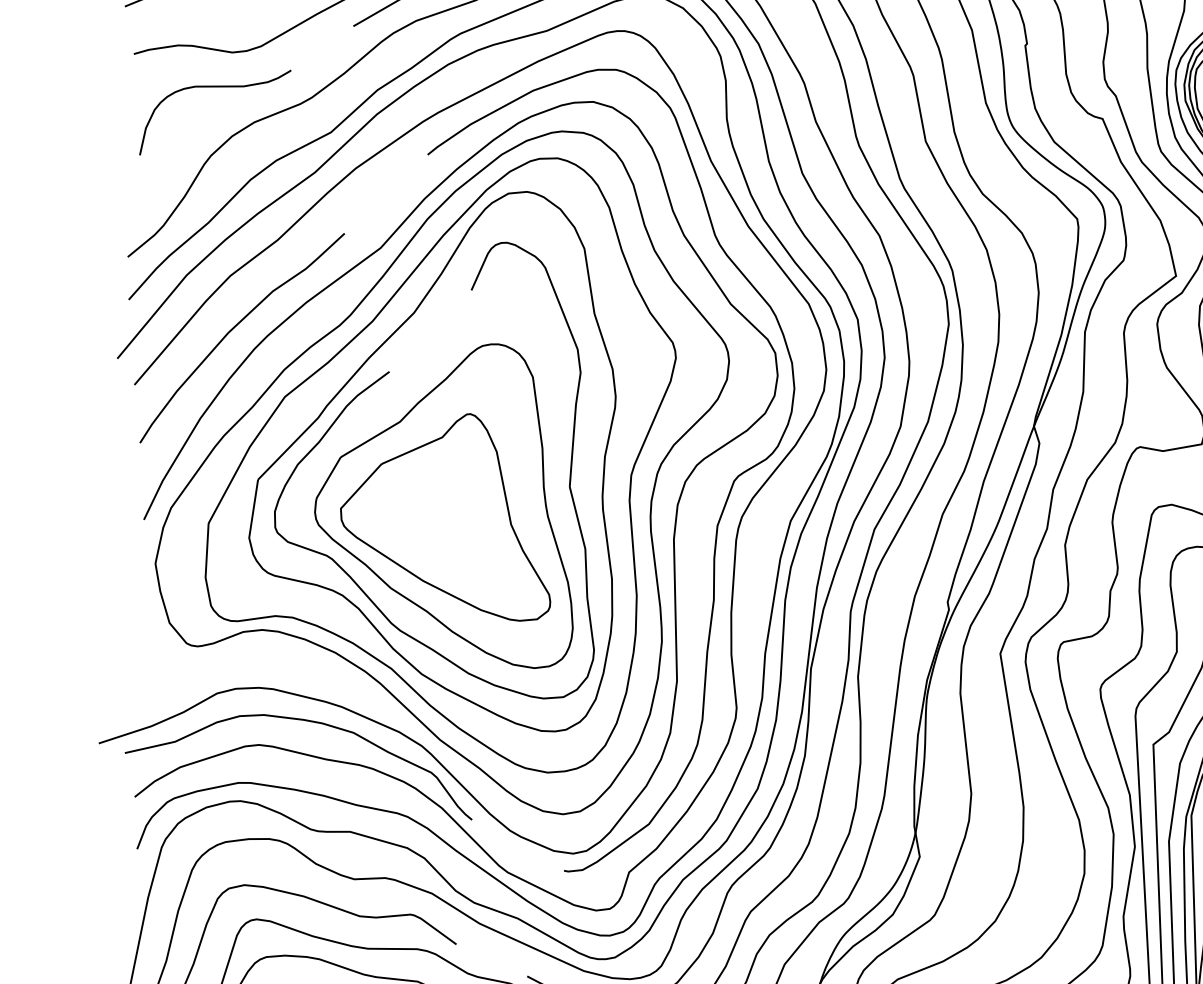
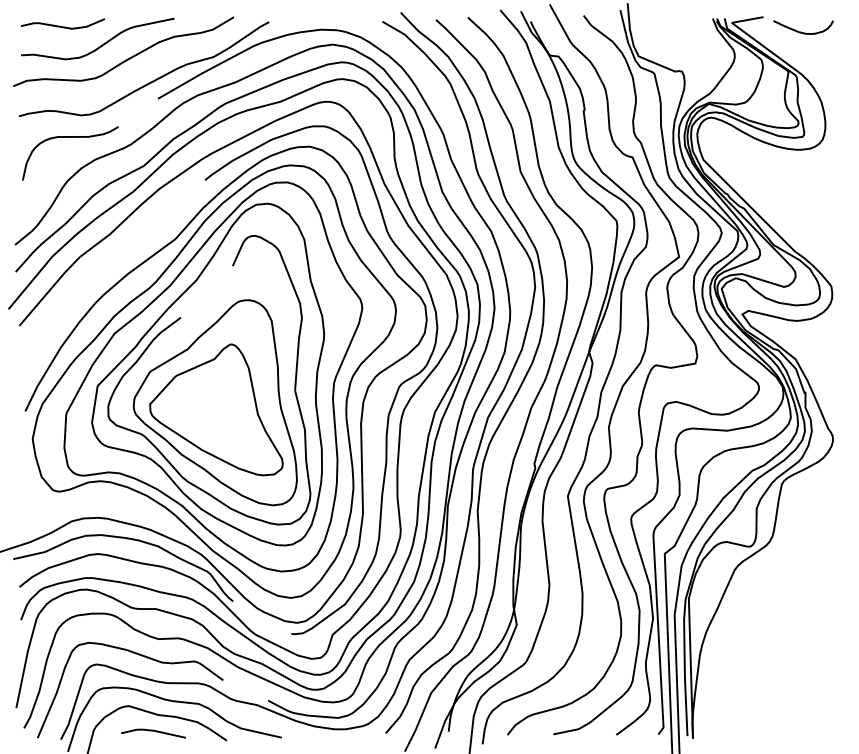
curve: (237, 327) -> (84, 289), removed

